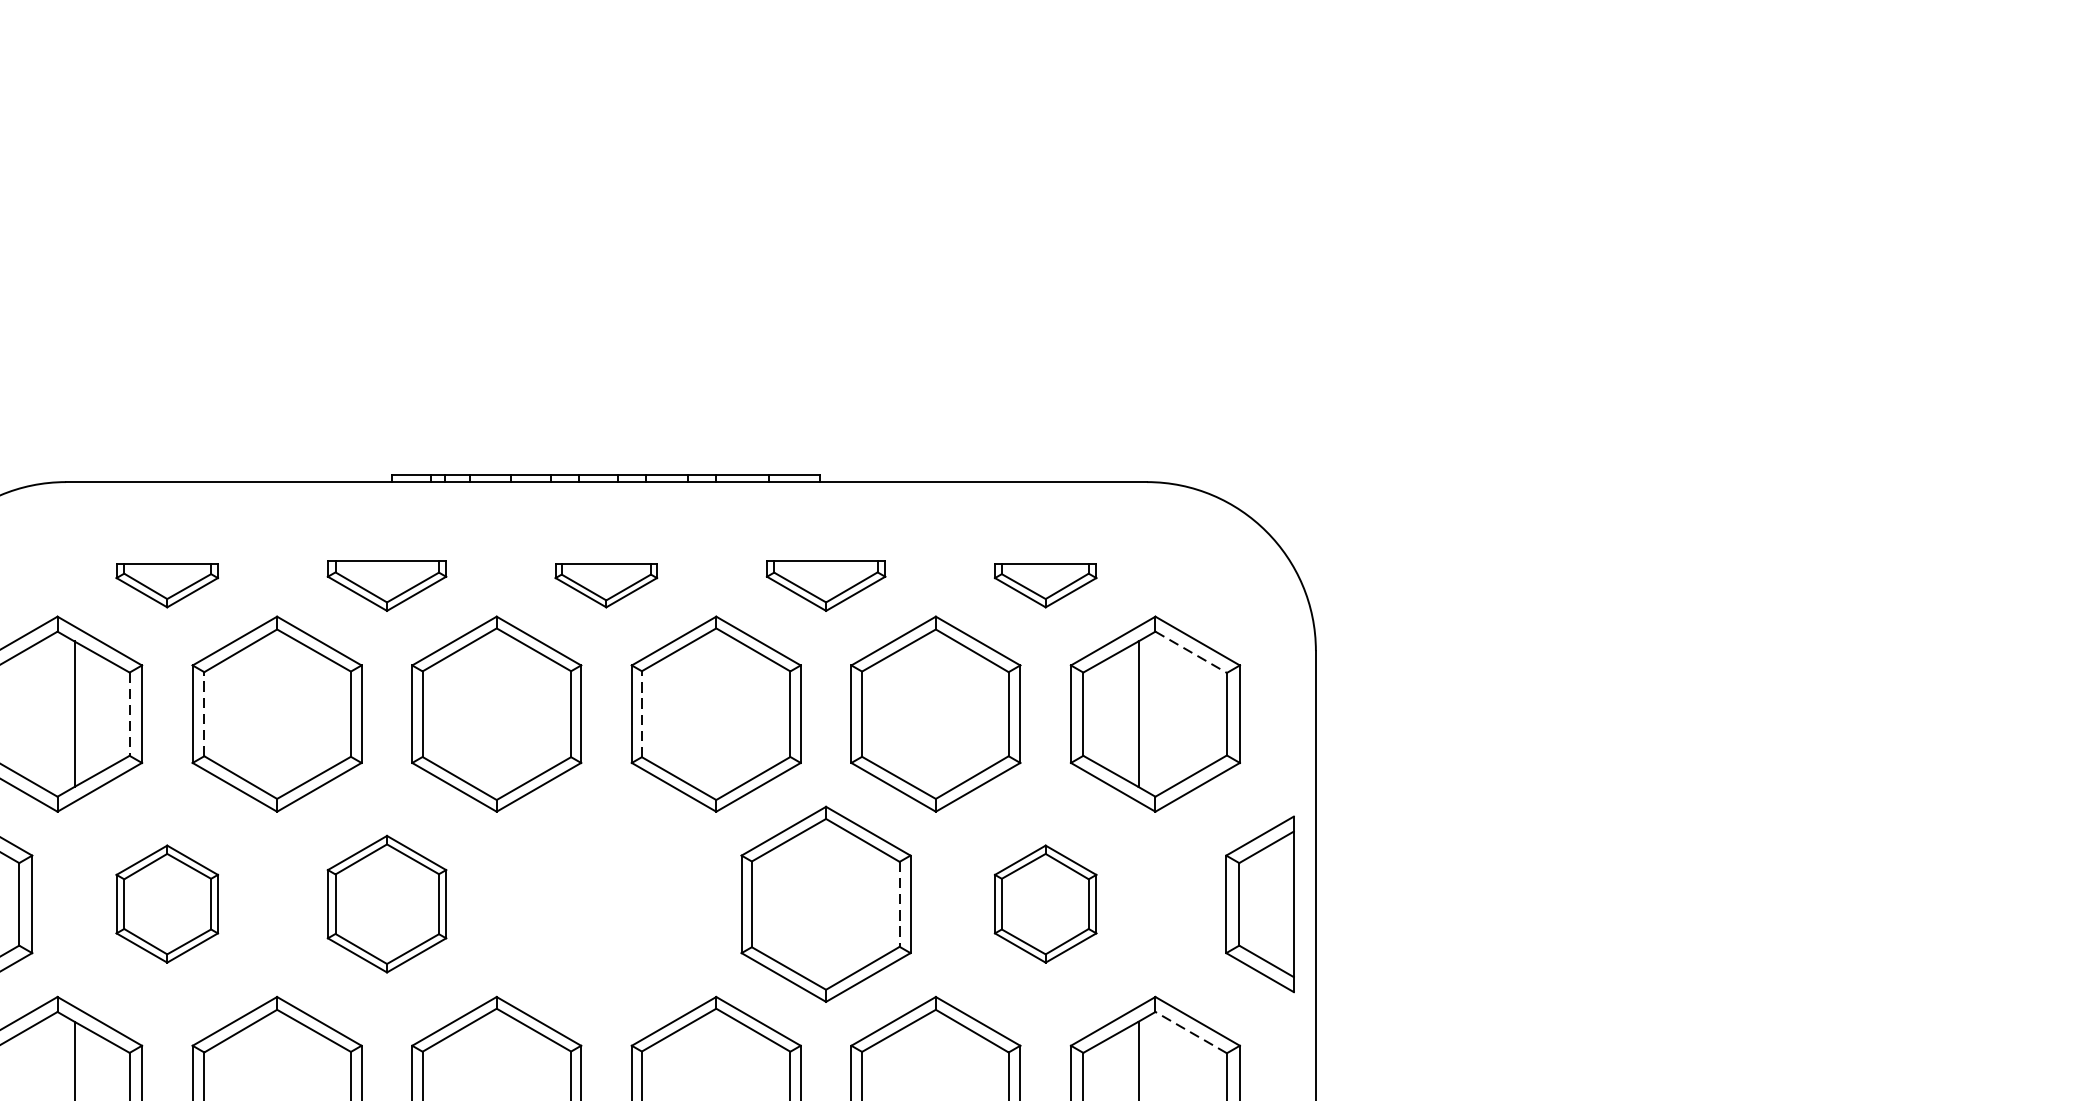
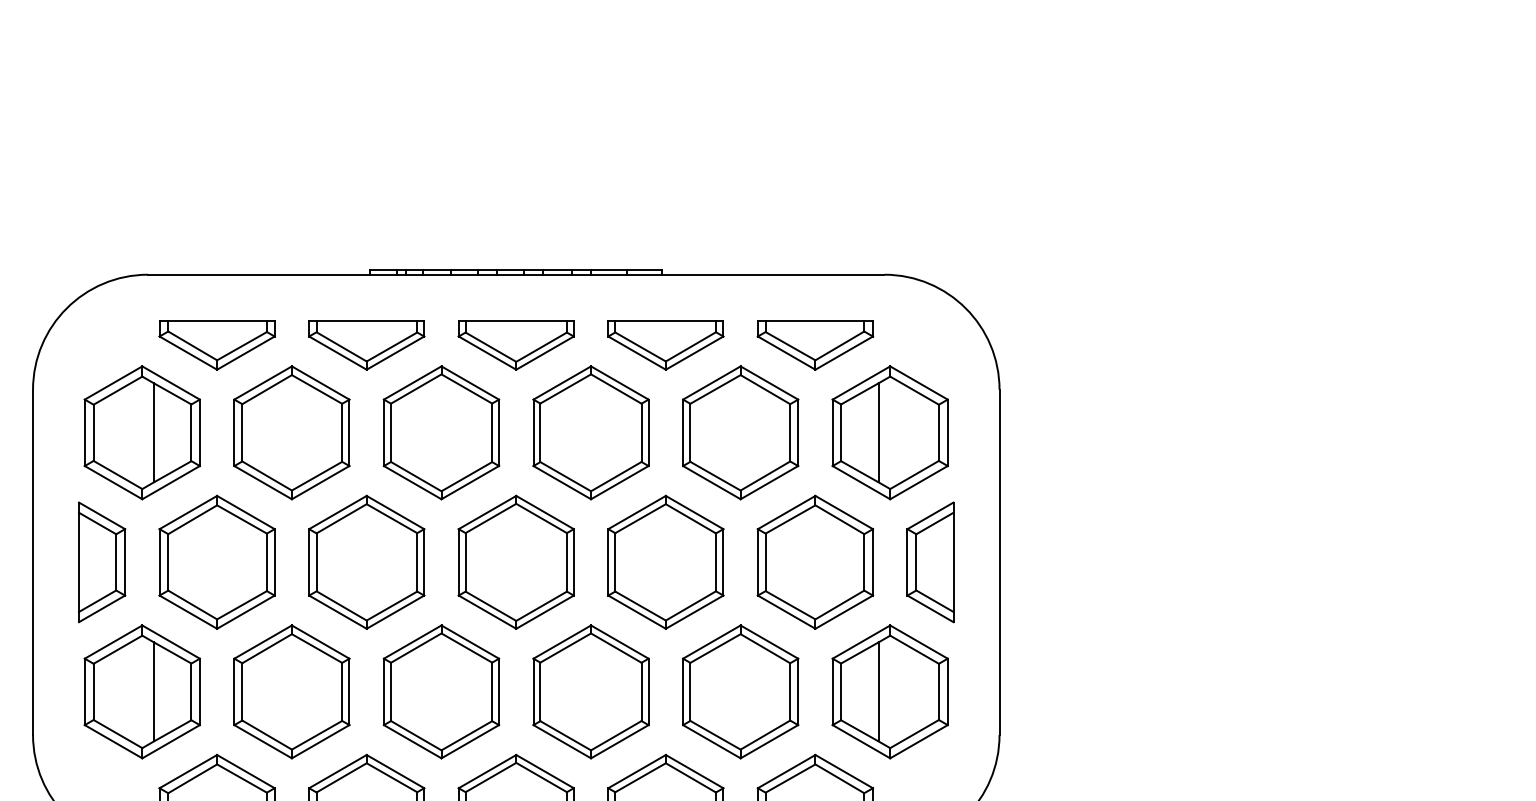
part: (166, 585) -> (216, 345), size x1.67
part: (386, 585) -> (366, 345), size x1.43
part: (605, 585) -> (515, 345), size x1.67
part: (825, 585) -> (665, 345), size x1.43
part: (1045, 585) -> (815, 345), size x1.67
line: (1192, 652) -> (915, 390), dashed -> solid
line: (204, 713) -> (242, 432), dashed -> solid
line: (642, 713) -> (540, 432), dashed -> solid
line: (129, 715) -> (191, 433), dashed -> solid
part: (166, 903) -> (216, 561), size x1.67
part: (386, 903) -> (366, 561), size x1.43
part: (605, 903) -> (515, 561), added
part: (1045, 903) -> (815, 561), size x1.67
line: (898, 904) -> (715, 562), dashed -> solid
part: (1260, 904) -> (930, 562), moved
line: (1191, 1032) -> (914, 649), dashed -> solid

